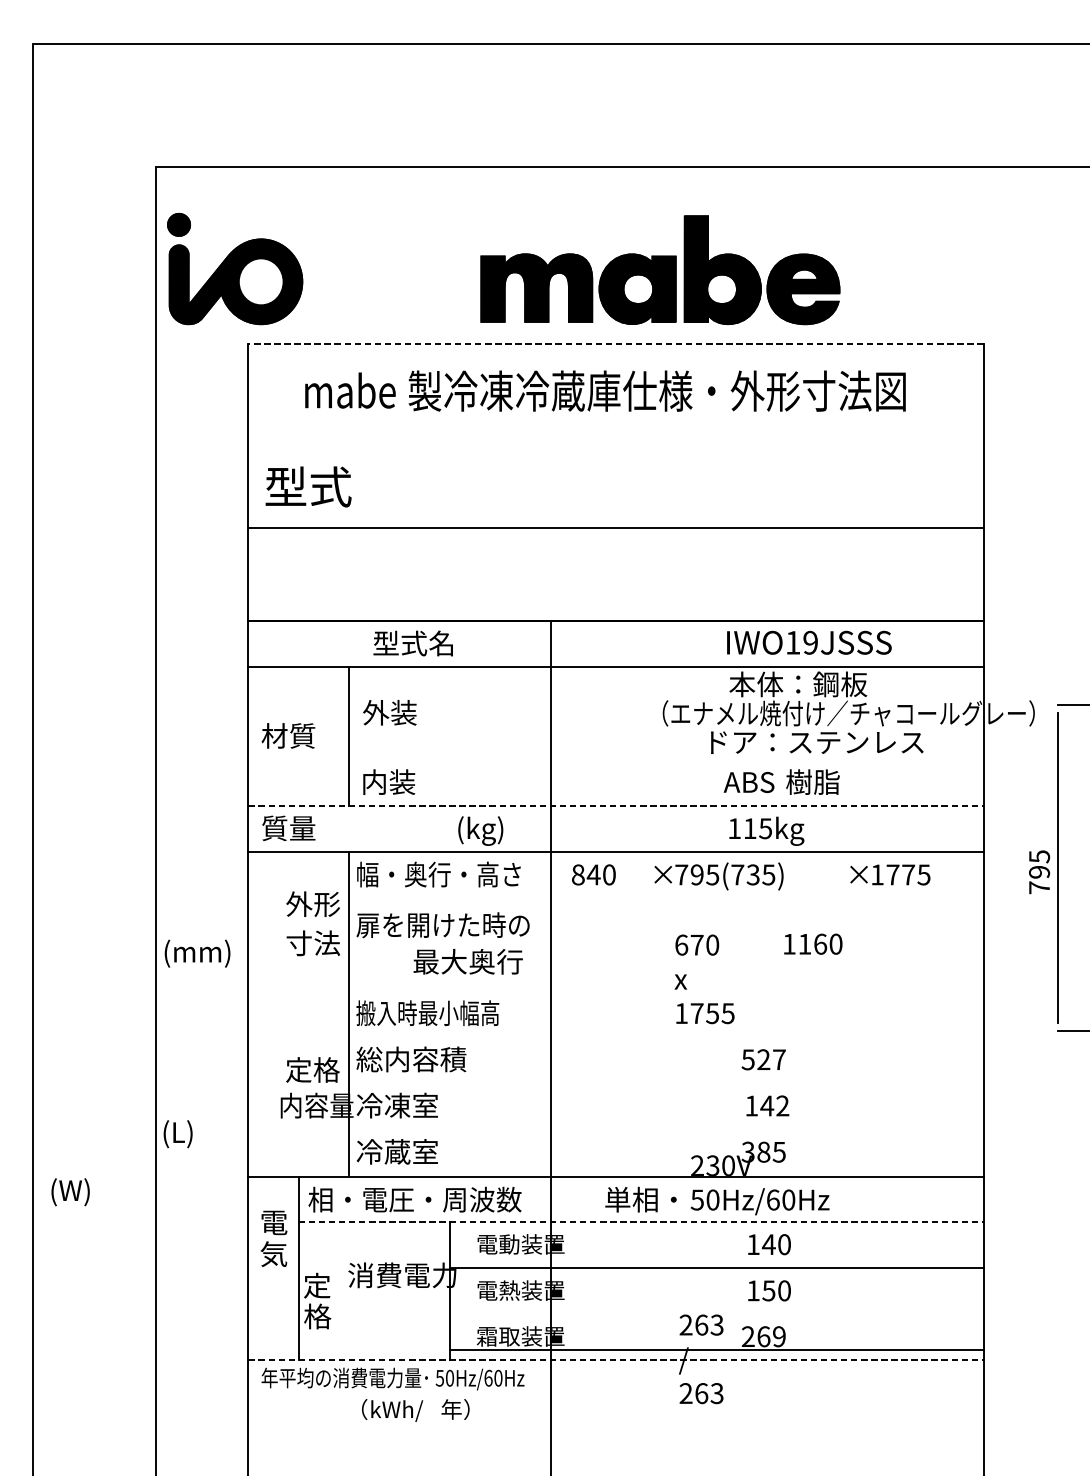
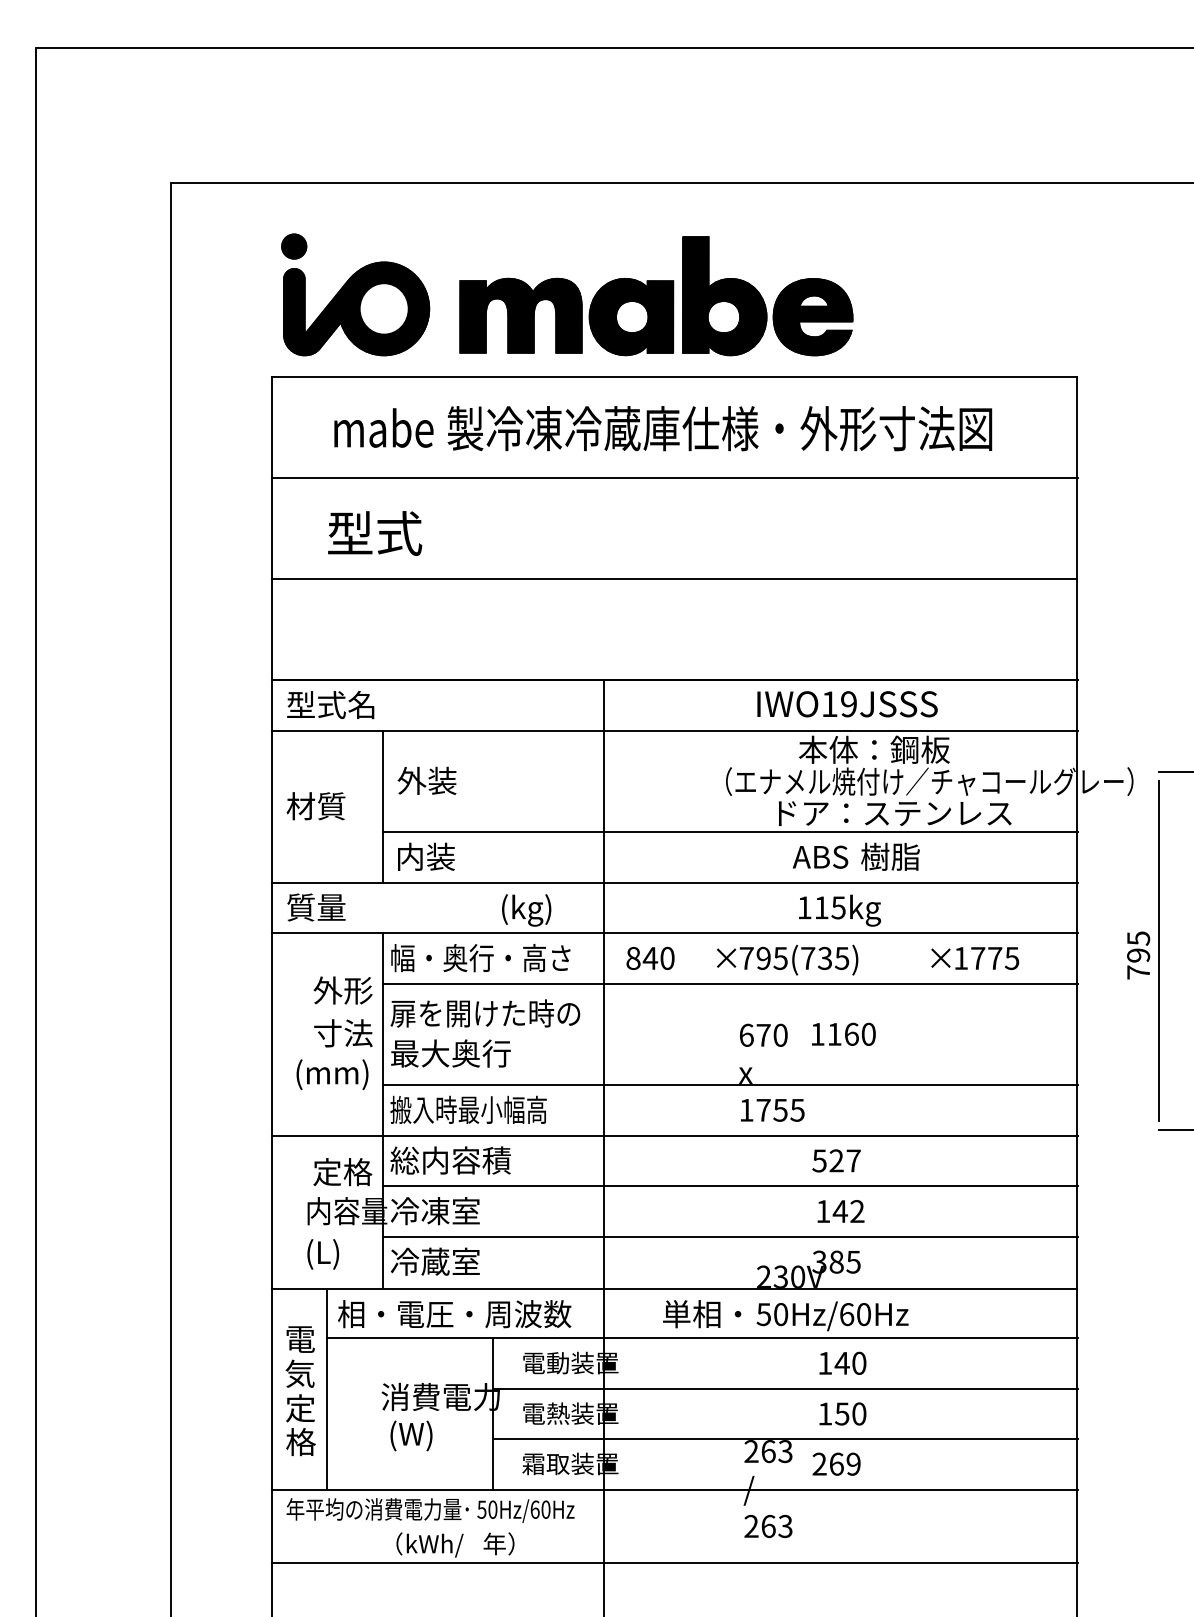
part: (235, 268) -> (355, 294), moved
part: (660, 270) -> (656, 296), moved
line: (615, 344) -> (674, 377), dashed -> solid
line: (615, 436) -> (674, 478), added
text: (308, 486) -> (375, 533), moved
text: (413, 643) -> (330, 705), moved
text: (809, 643) -> (847, 704), moved
line: (665, 759) -> (729, 831), added
line: (615, 805) -> (674, 882), dashed -> solid
line: (665, 897) -> (729, 983), added
text: (812, 943) -> (843, 1033), moved
text: (197, 953) -> (332, 1074), moved
text: (467, 961) -> (450, 1053), moved
line: (665, 990) -> (729, 1085), added
line: (615, 1036) -> (674, 1135), added
line: (665, 1083) -> (729, 1186), added
line: (665, 1128) -> (729, 1236), added
text: (178, 1134) -> (323, 1254), moved
text: (70, 1191) -> (411, 1435), moved
line: (641, 1221) -> (702, 1338), dashed -> solid
text: (317, 1301) -> (300, 1425), moved
line: (717, 1349) -> (785, 1438), moved
line: (615, 1359) -> (674, 1489), dashed -> solid
line: (615, 1427) -> (674, 1563), added

